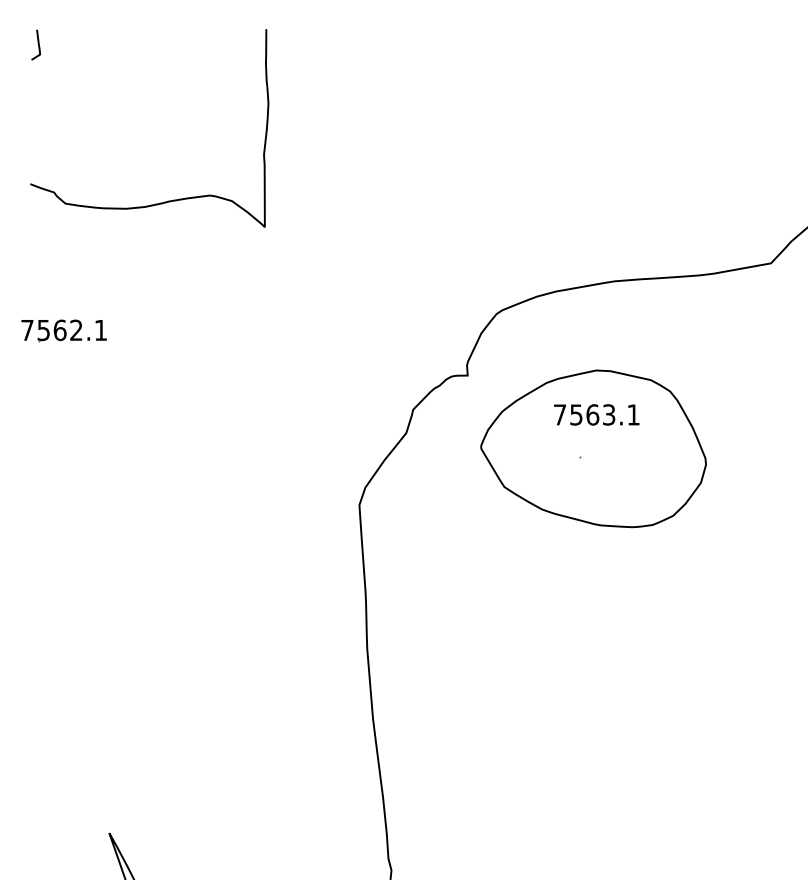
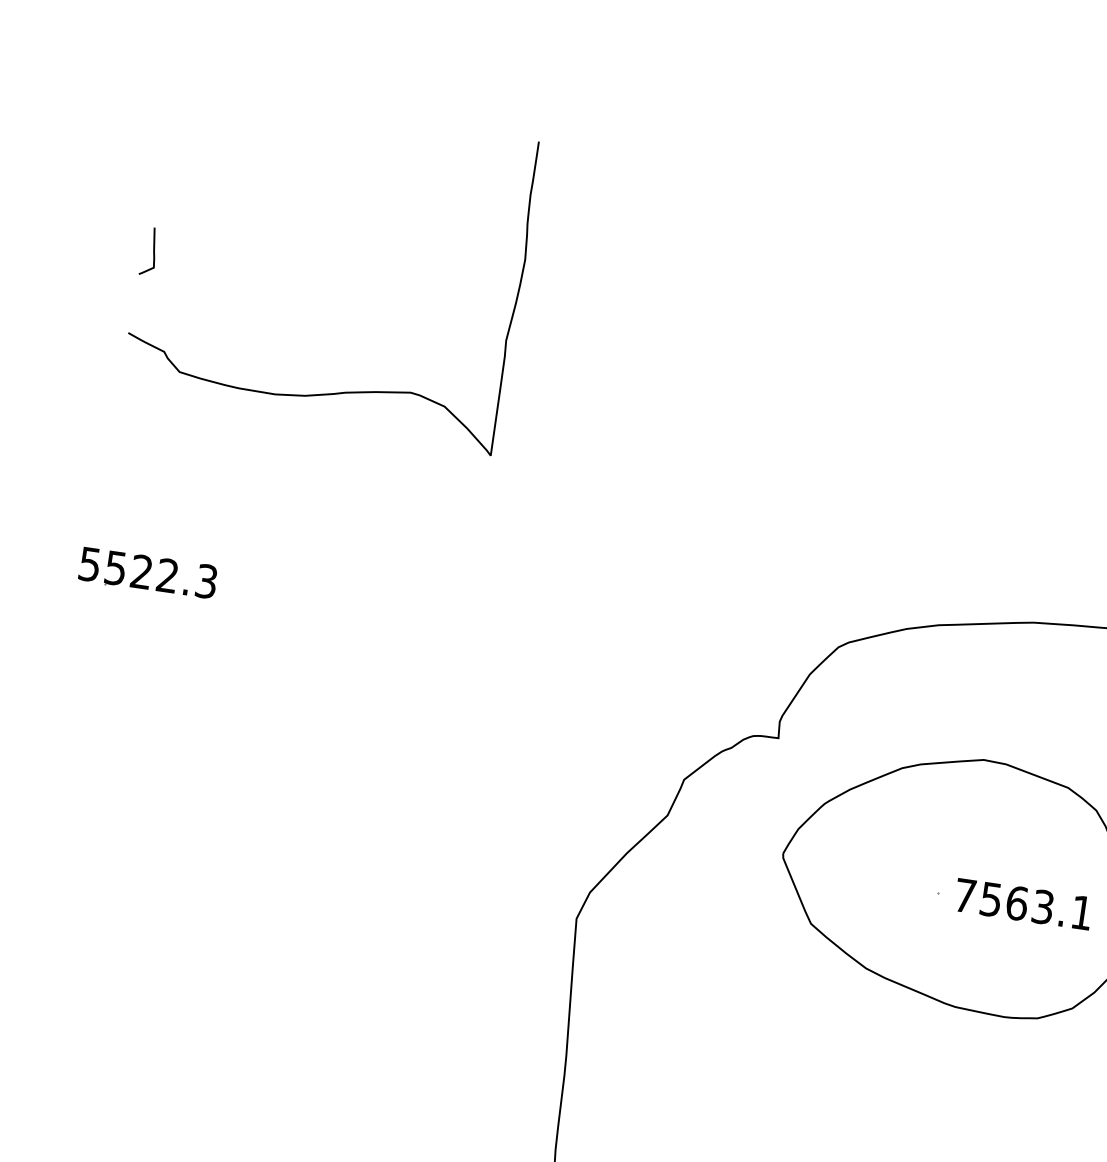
curve: (37, 43) -> (152, 249), moved
text: (64, 330) -> (148, 573), 7562.1 -> 5522.3
text: (596, 414) -> (1023, 903), moved

